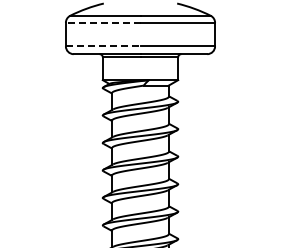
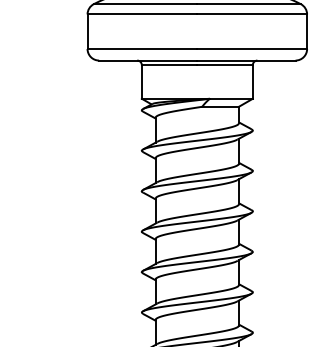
line: (102, 22) -> (141, 13), dashed -> solid
line: (103, 46) -> (142, 49), dashed -> solid

